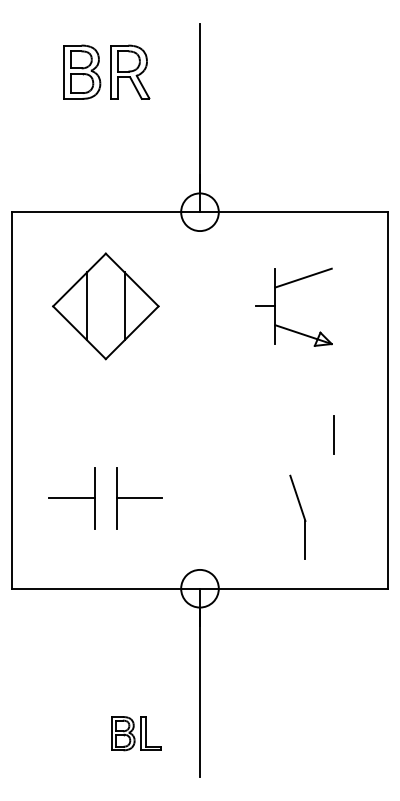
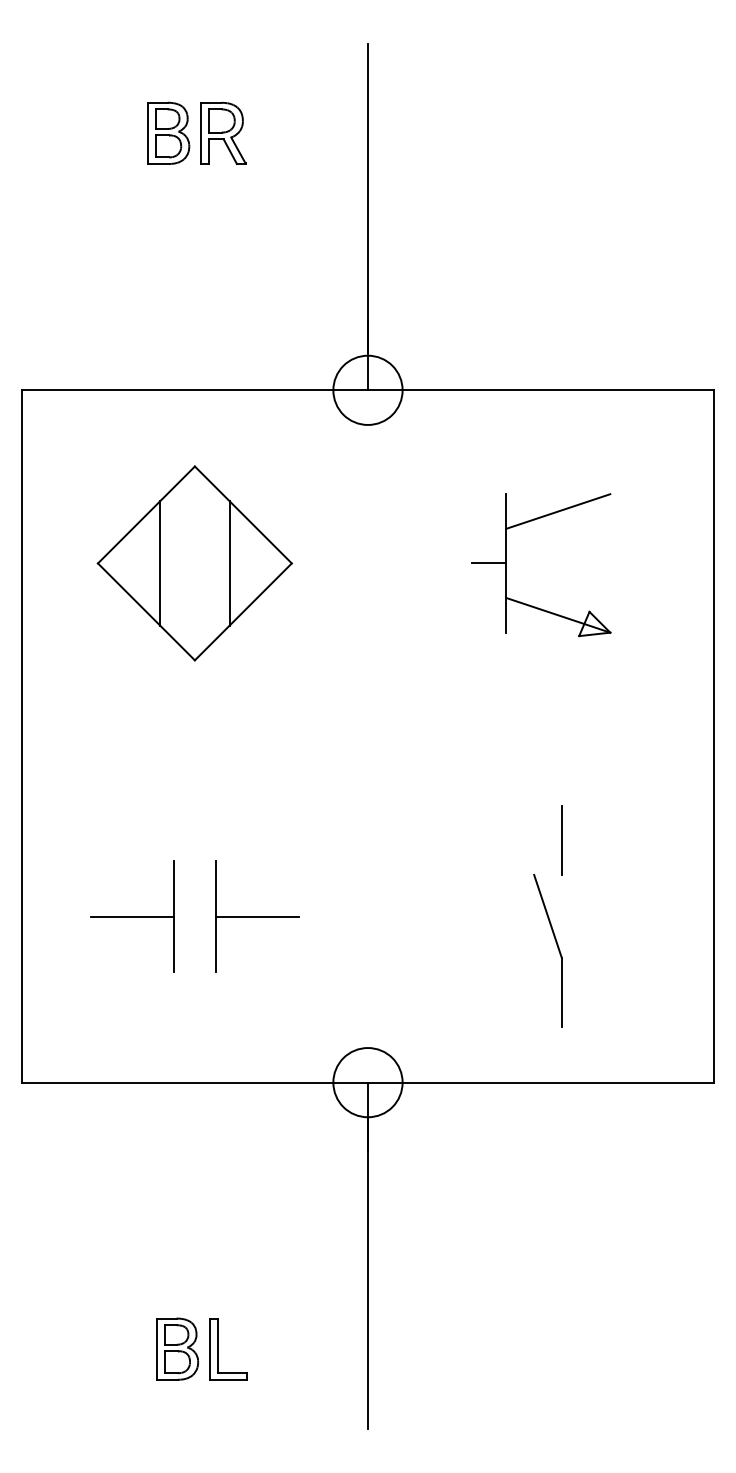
part: (106, 72) -> (196, 133), size x0.62
line: (333, 434) -> (560, 839), moved
part: (136, 733) -> (201, 1348), moved

